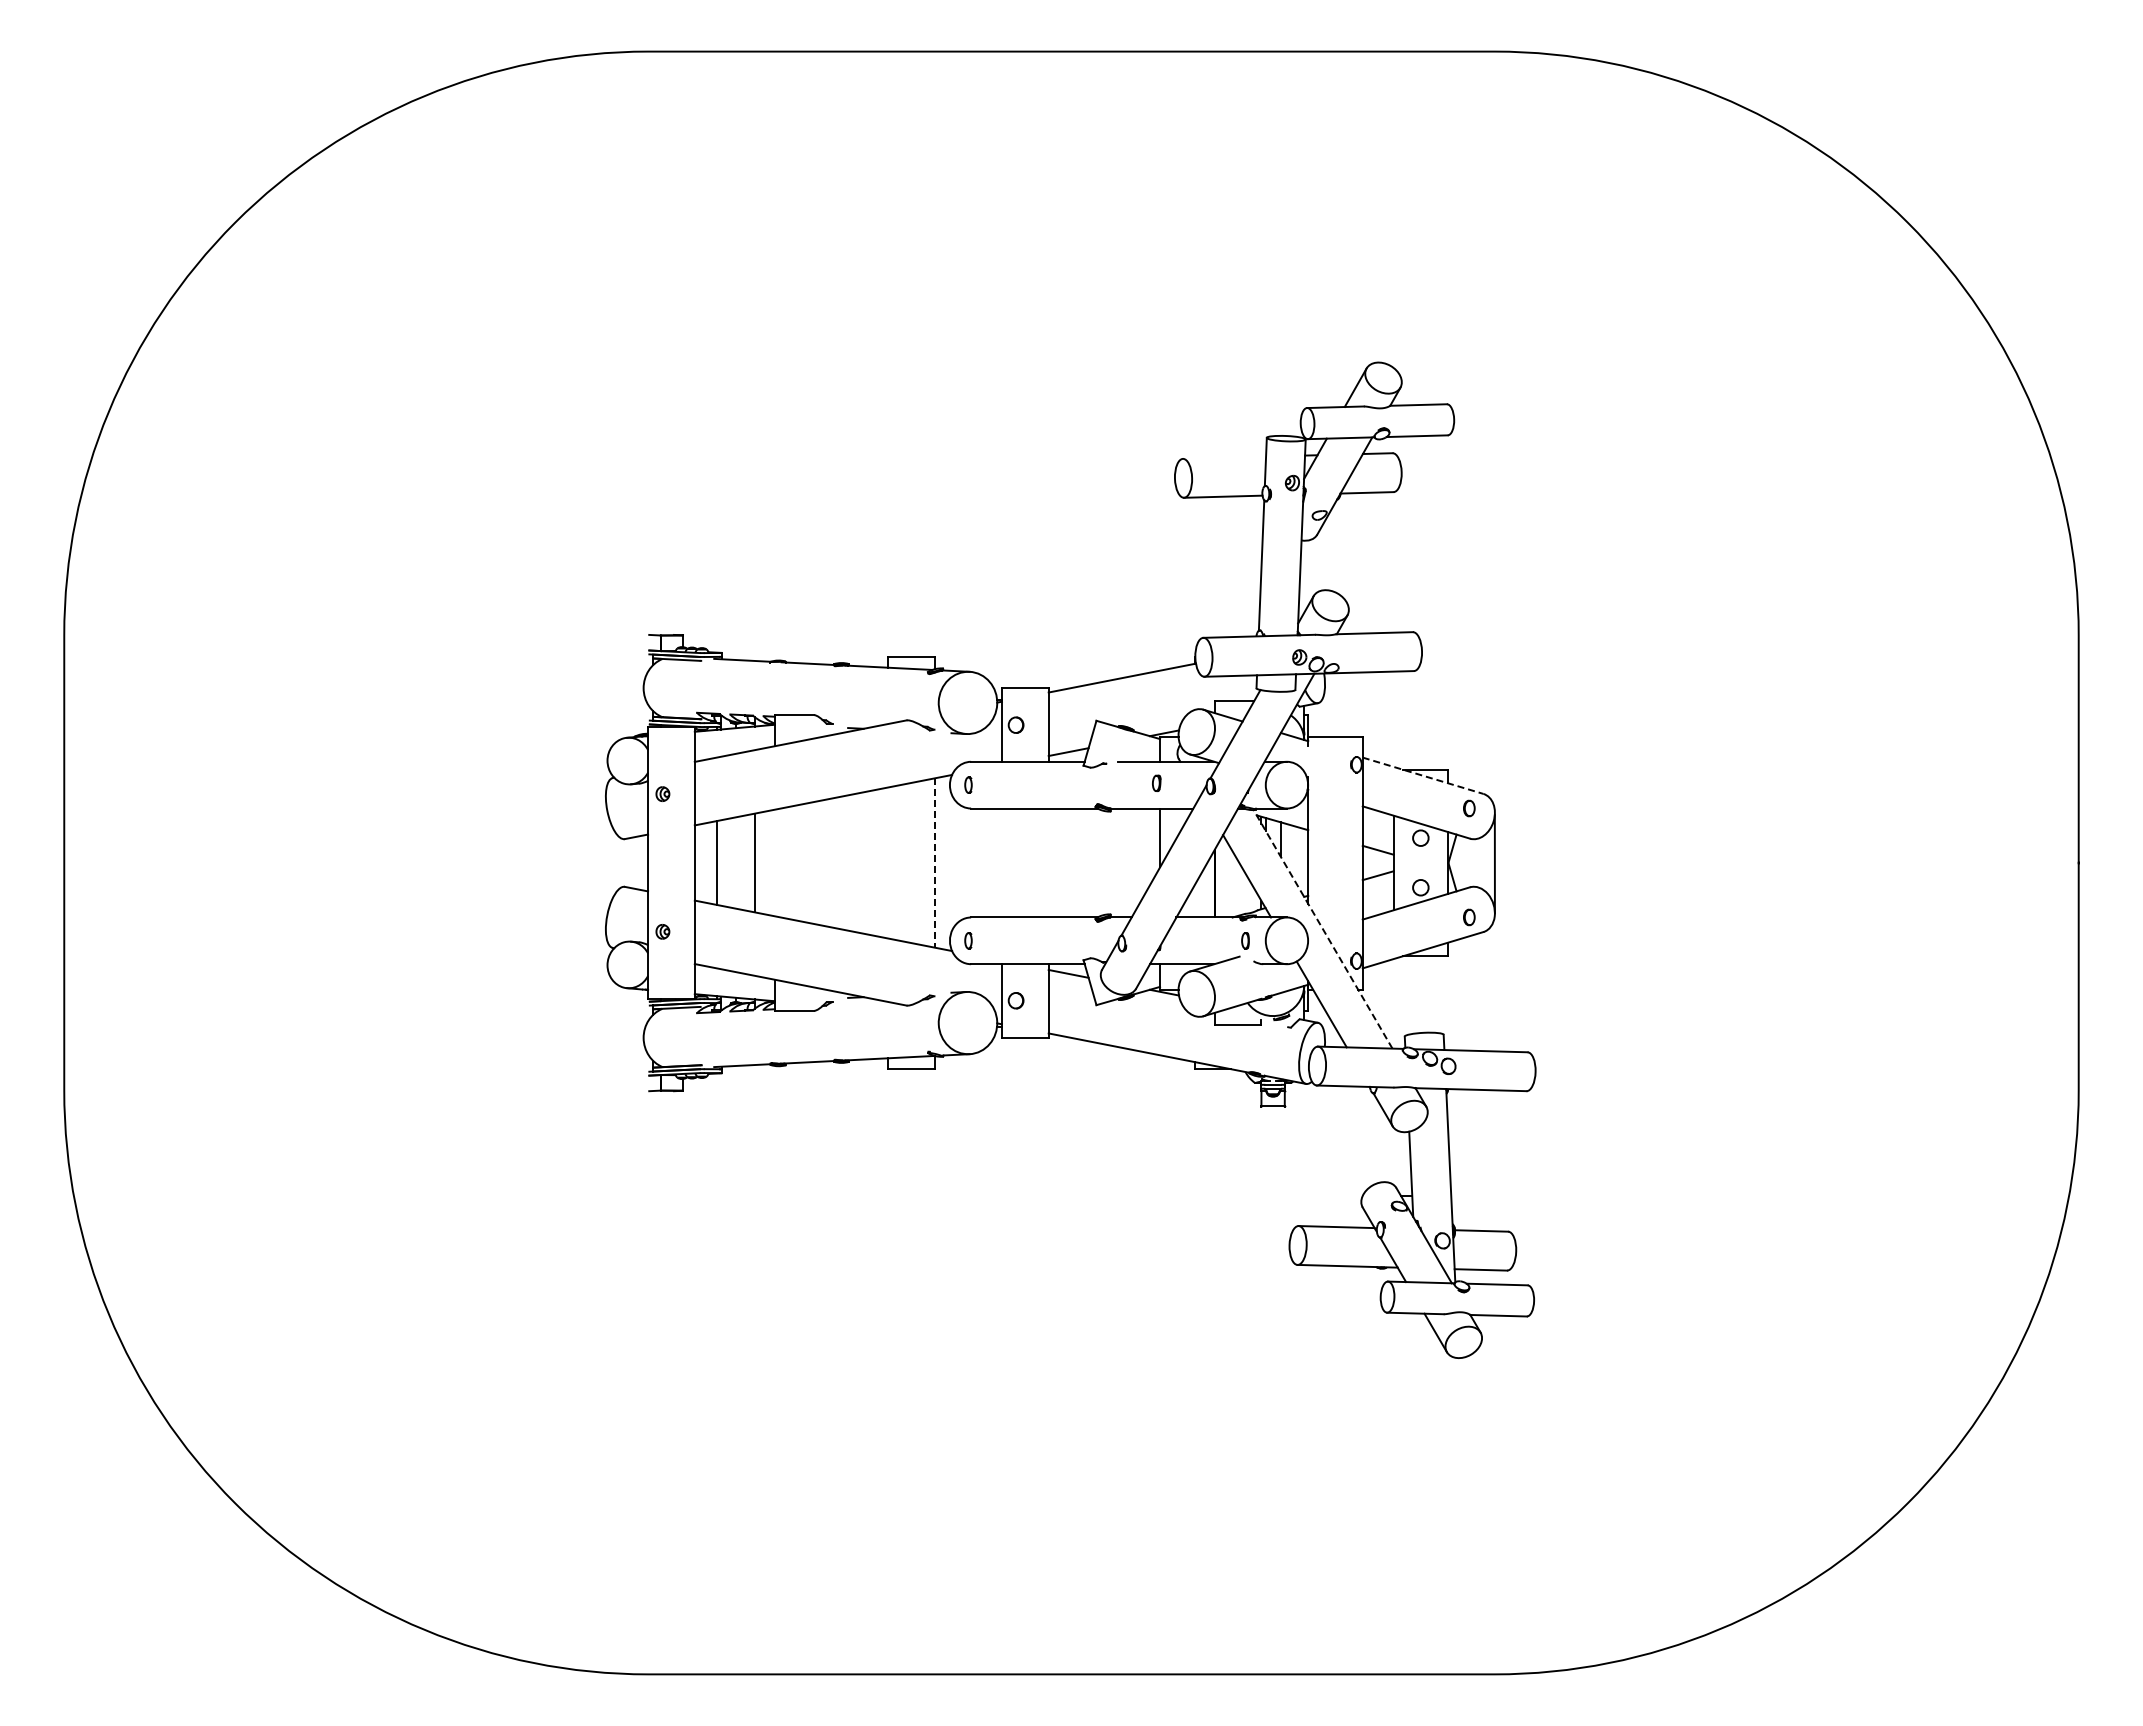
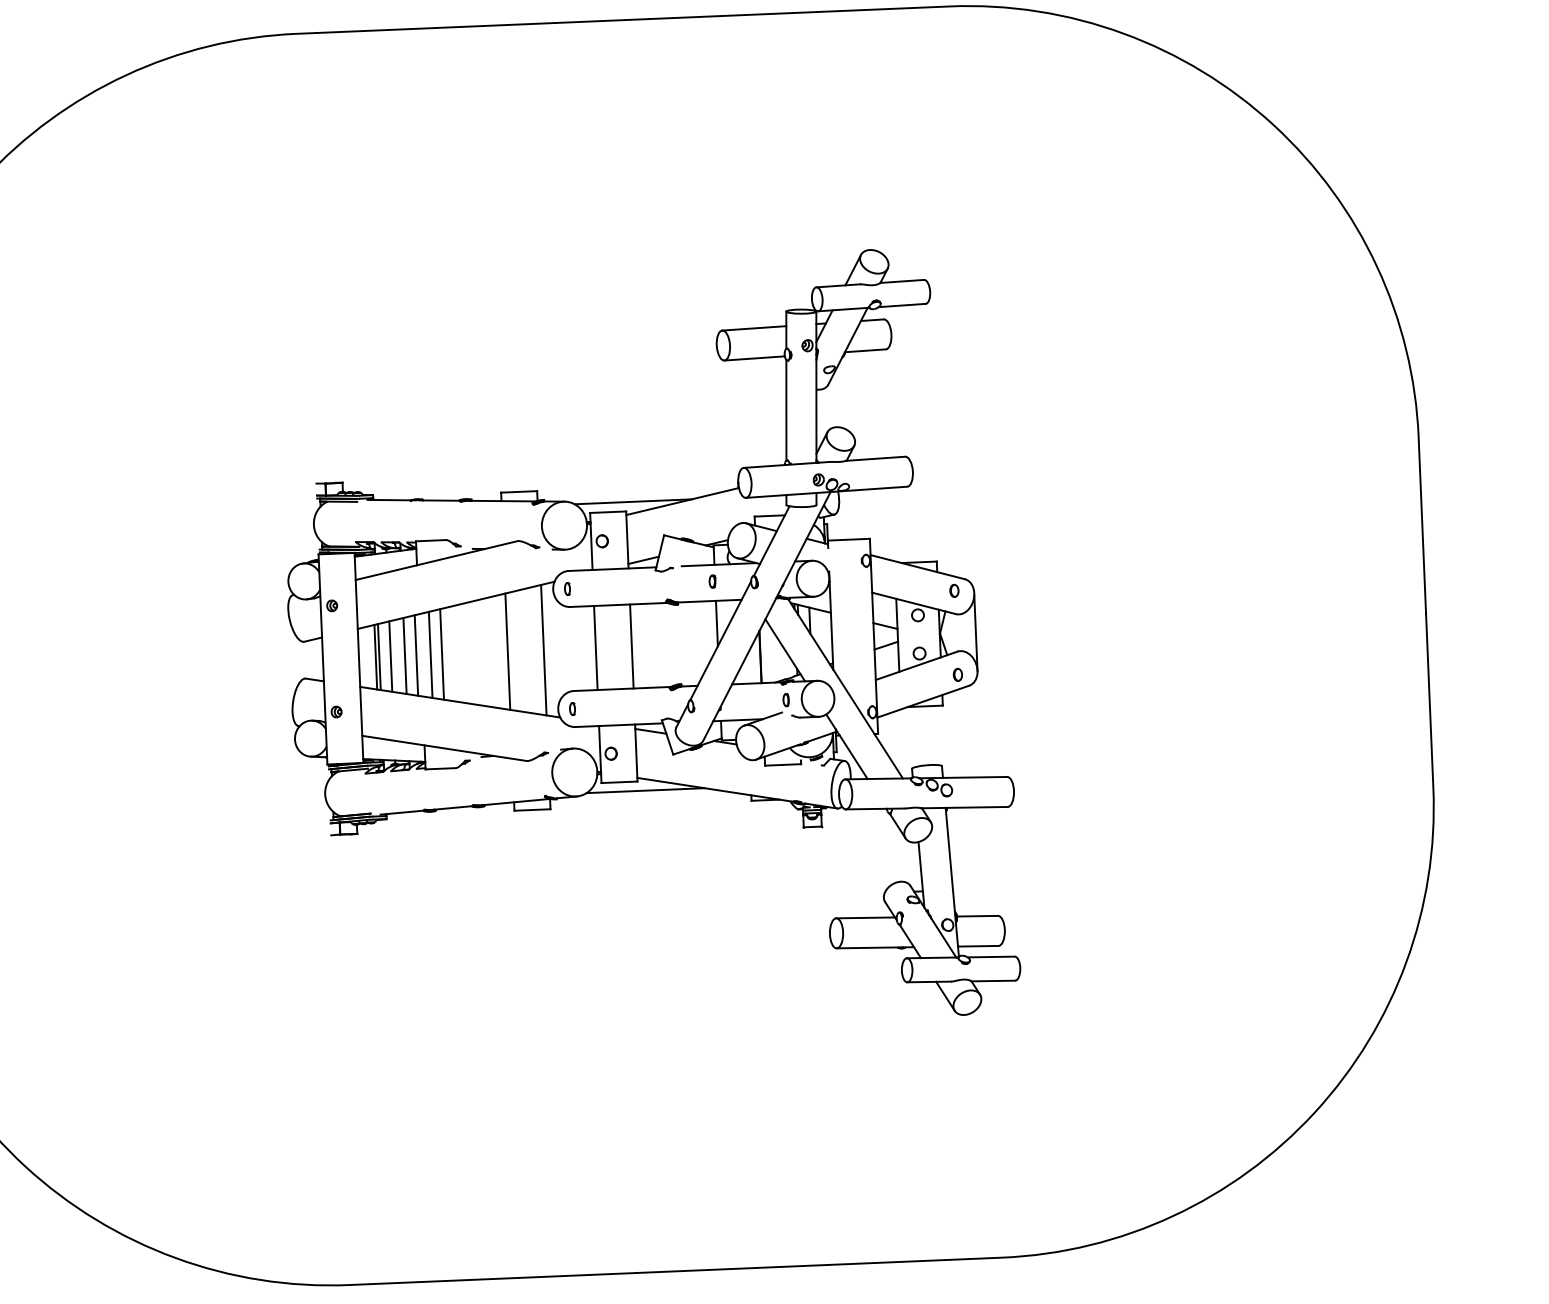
line: (1224, 457) -> (754, 328), added
line: (1058, 675) -> (633, 501), added
line: (1423, 775) -> (918, 566), dashed -> solid
line: (721, 862) -> (379, 656), added
line: (736, 862) -> (391, 656), added
line: (769, 862) -> (416, 655), added
line: (787, 862) -> (430, 654), added
line: (802, 862) -> (442, 654), added
line: (887, 862) -> (507, 651), added
line: (934, 862) -> (543, 649), dashed -> solid
line: (1001, 862) -> (595, 647), added
line: (1048, 862) -> (631, 646), added
line: (1322, 928) -> (845, 688), dashed -> solid
line: (1058, 1050) -> (645, 790), added

